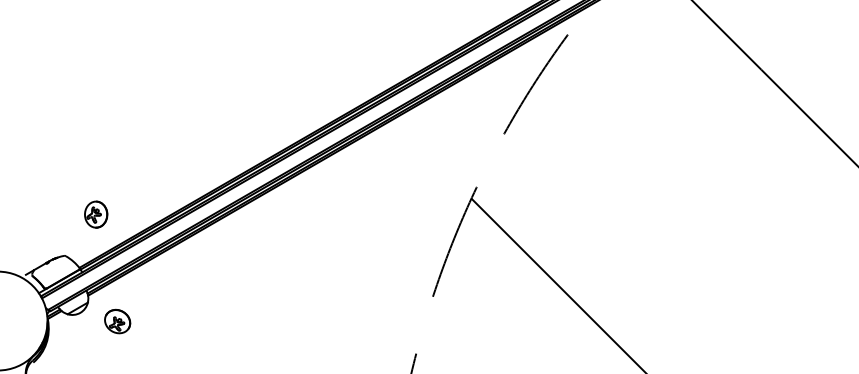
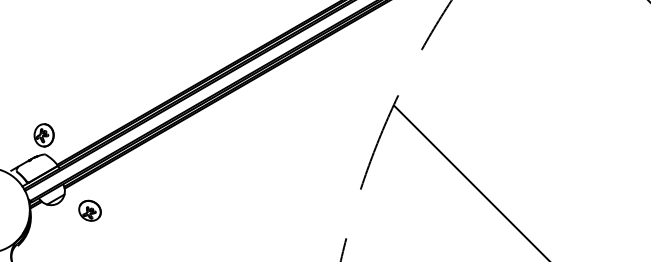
part: (96, 214) -> (44, 135), moved

